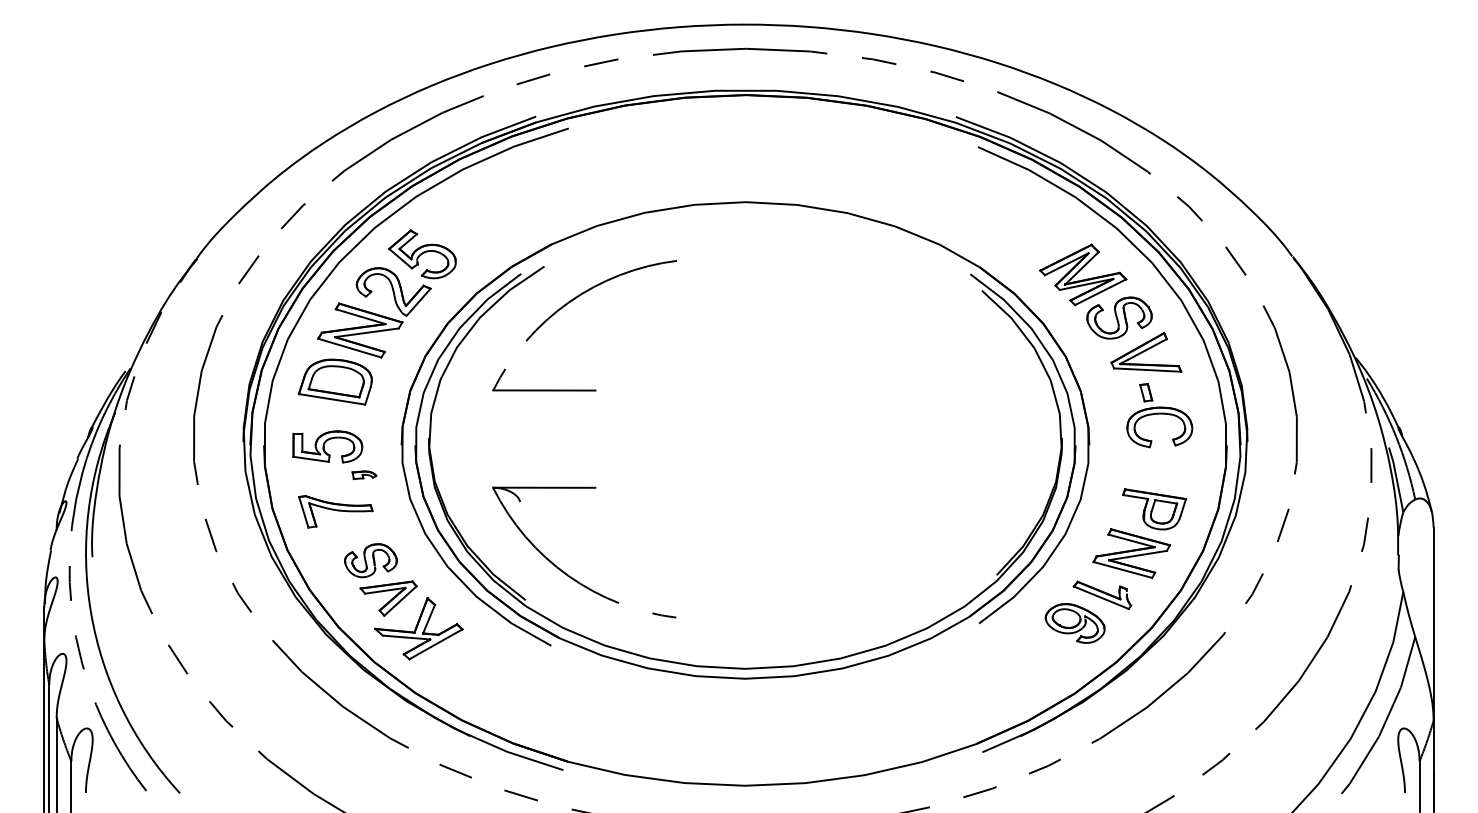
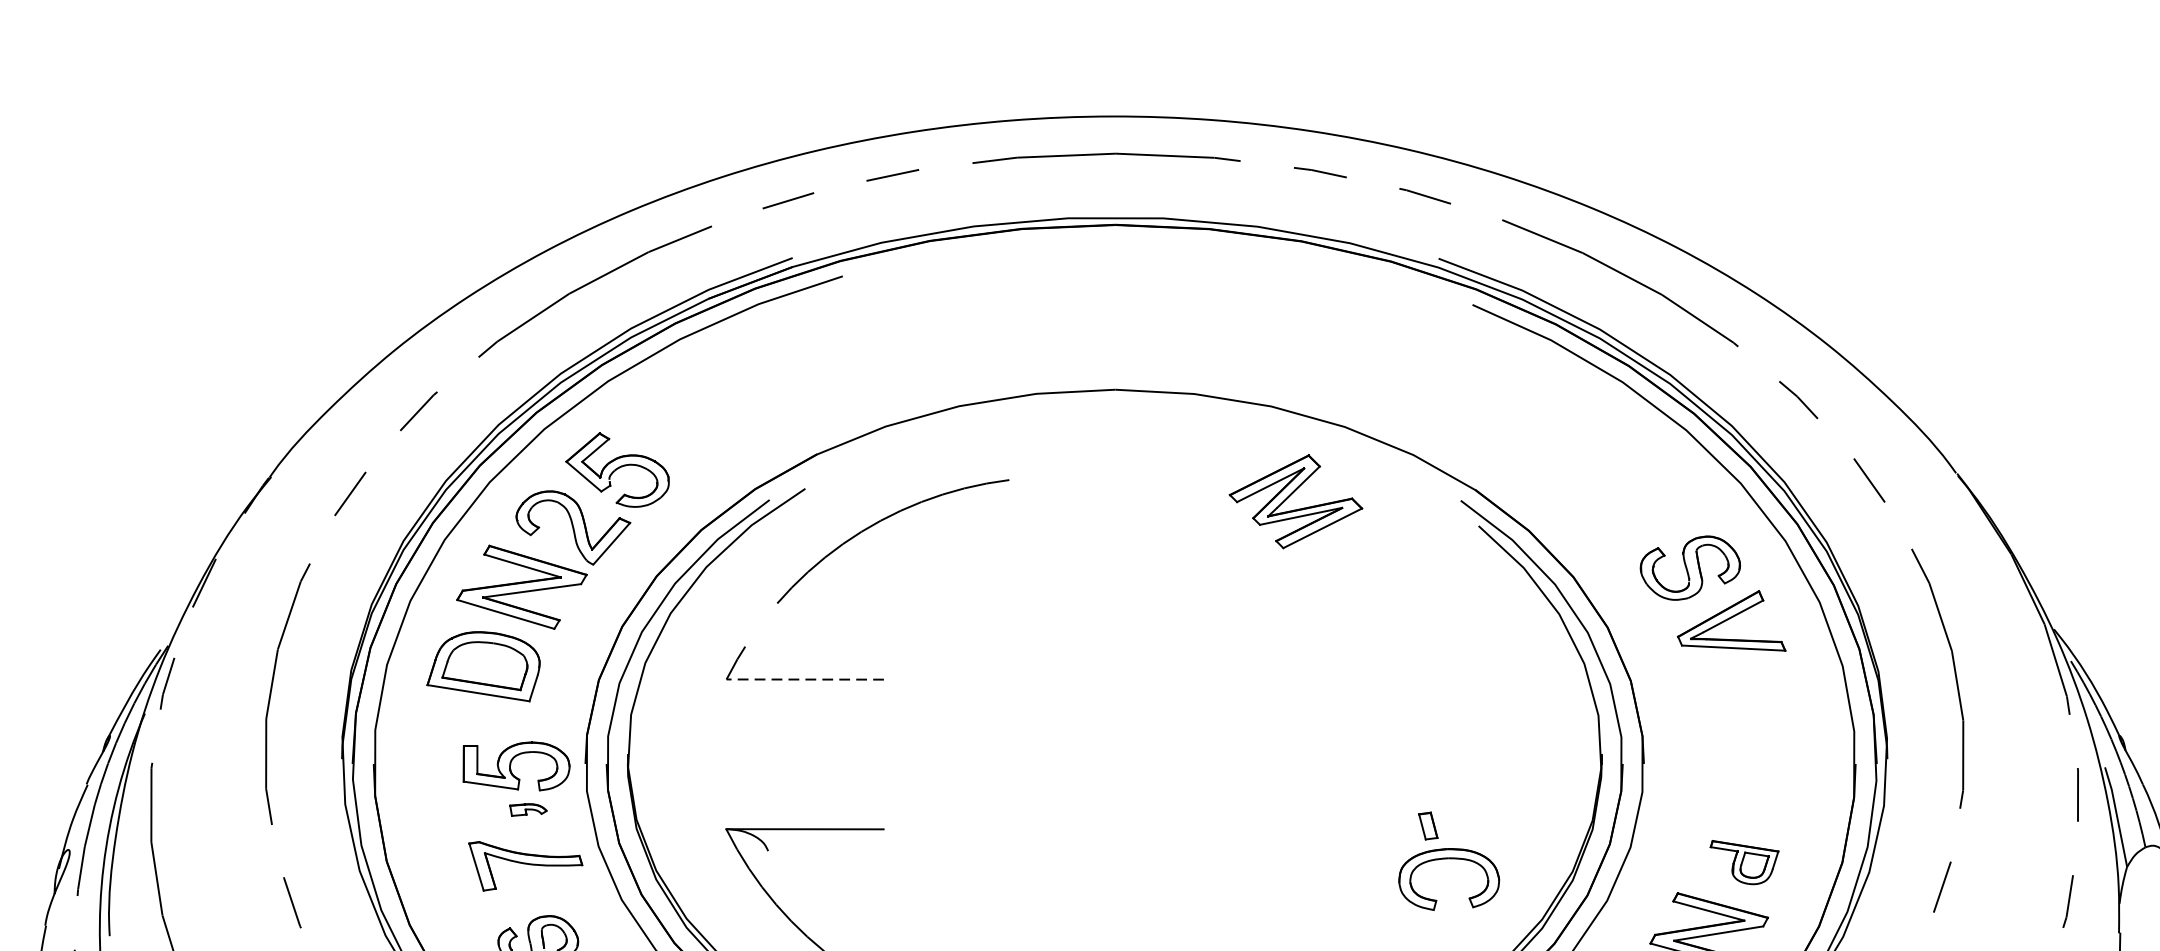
part: (1083, 274) -> (1296, 501), moved
line: (543, 390) -> (803, 679), solid -> dashed
part: (1159, 415) -> (1448, 861), moved
part: (327, 446) -> (516, 765), moved
part: (1154, 509) -> (1744, 862), size x0.7
part: (335, 511) -> (525, 865), moved

